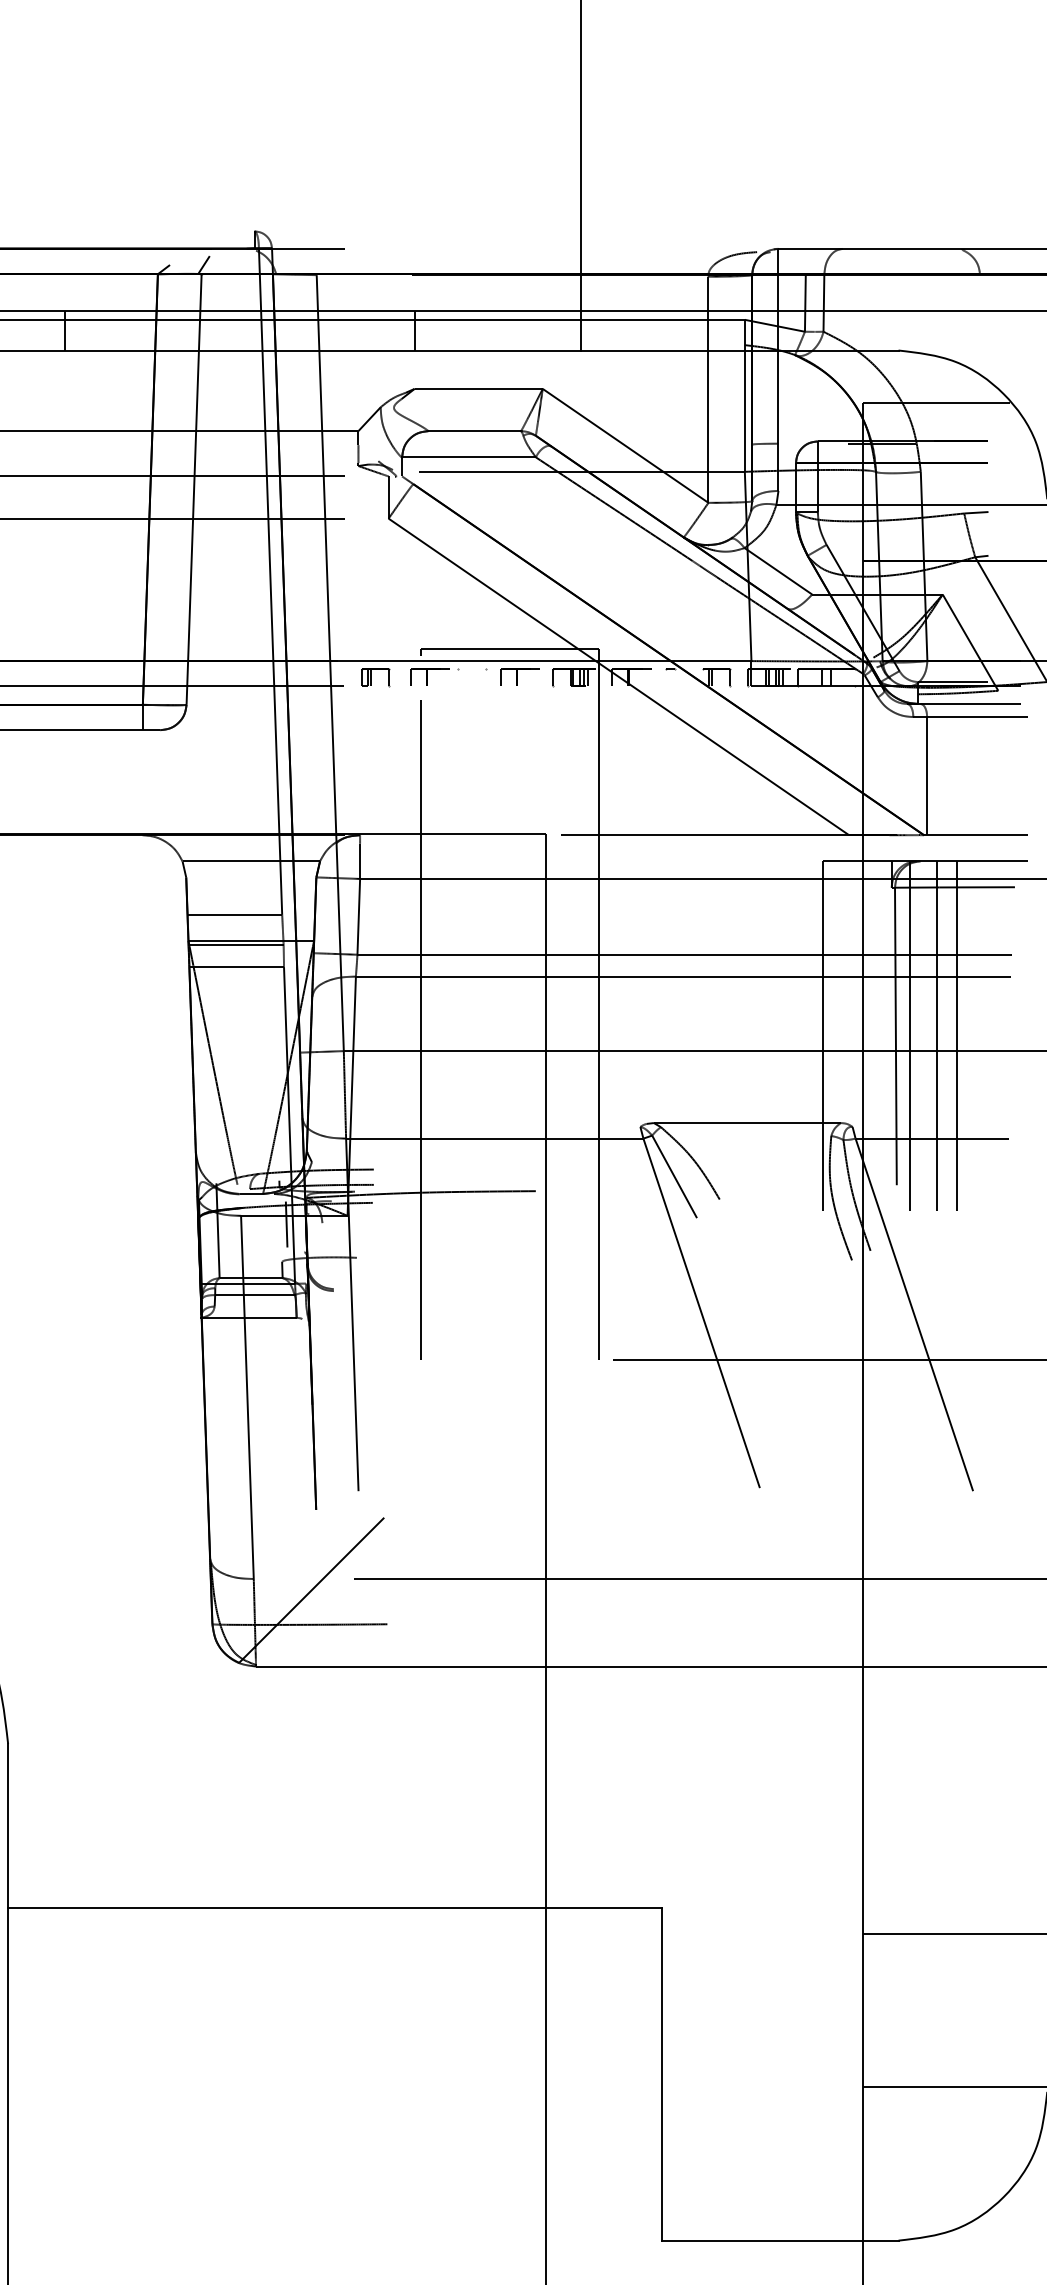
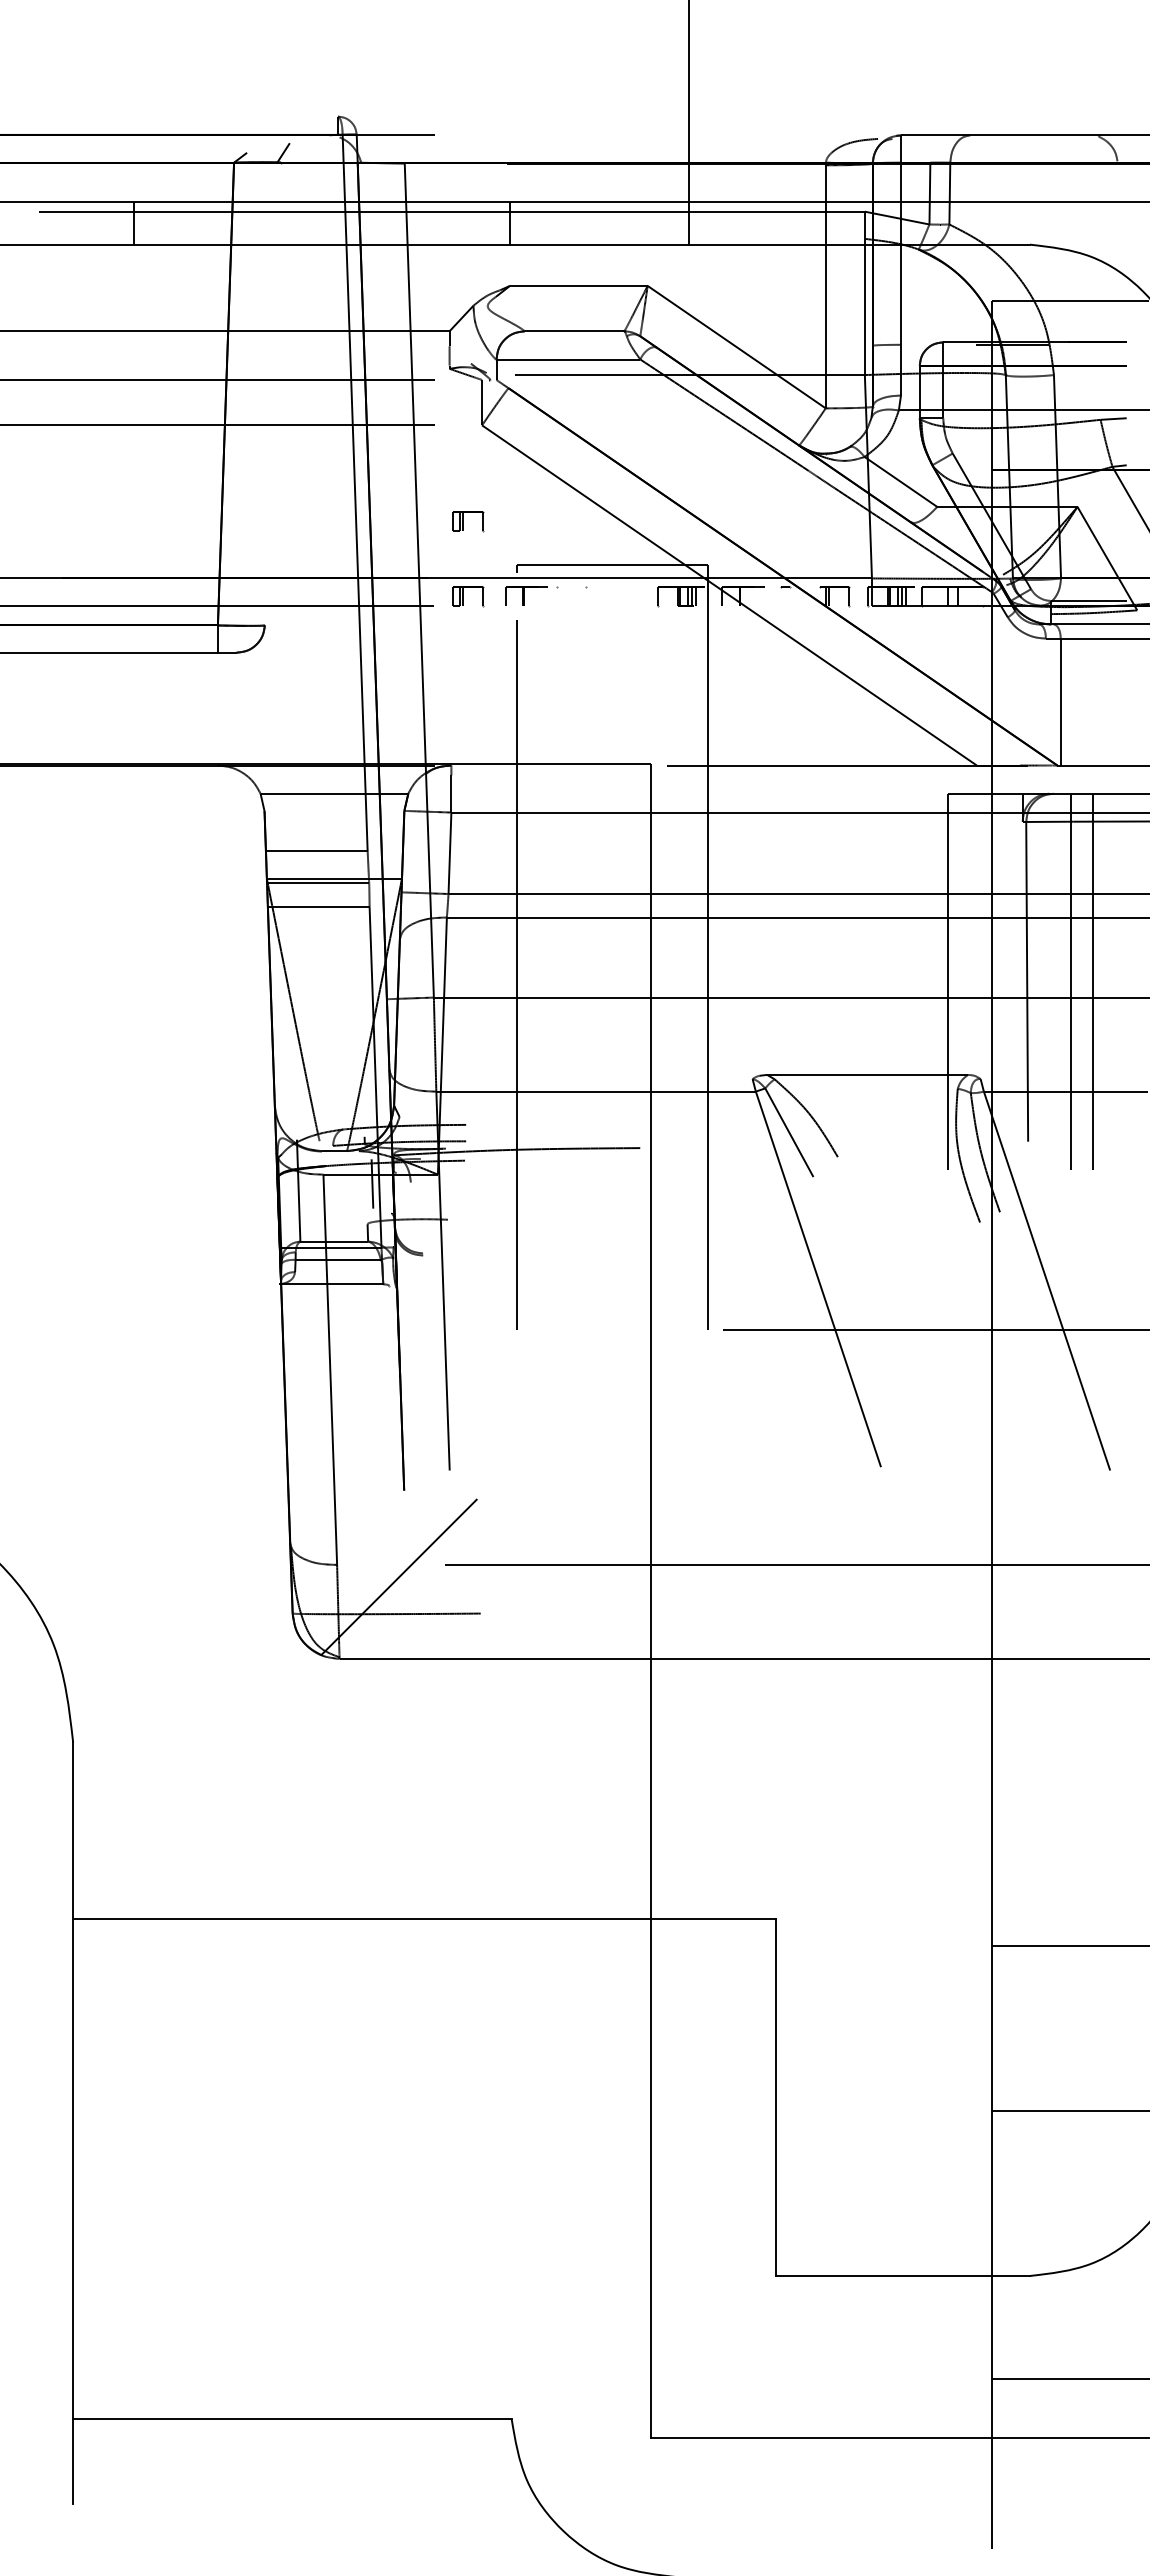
line: (193, 489) -> (272, 393), removed
part: (376, 608) -> (468, 521), added
part: (520, 676) -> (623, 595), removed
line: (909, 1036) -> (1041, 981), removed

